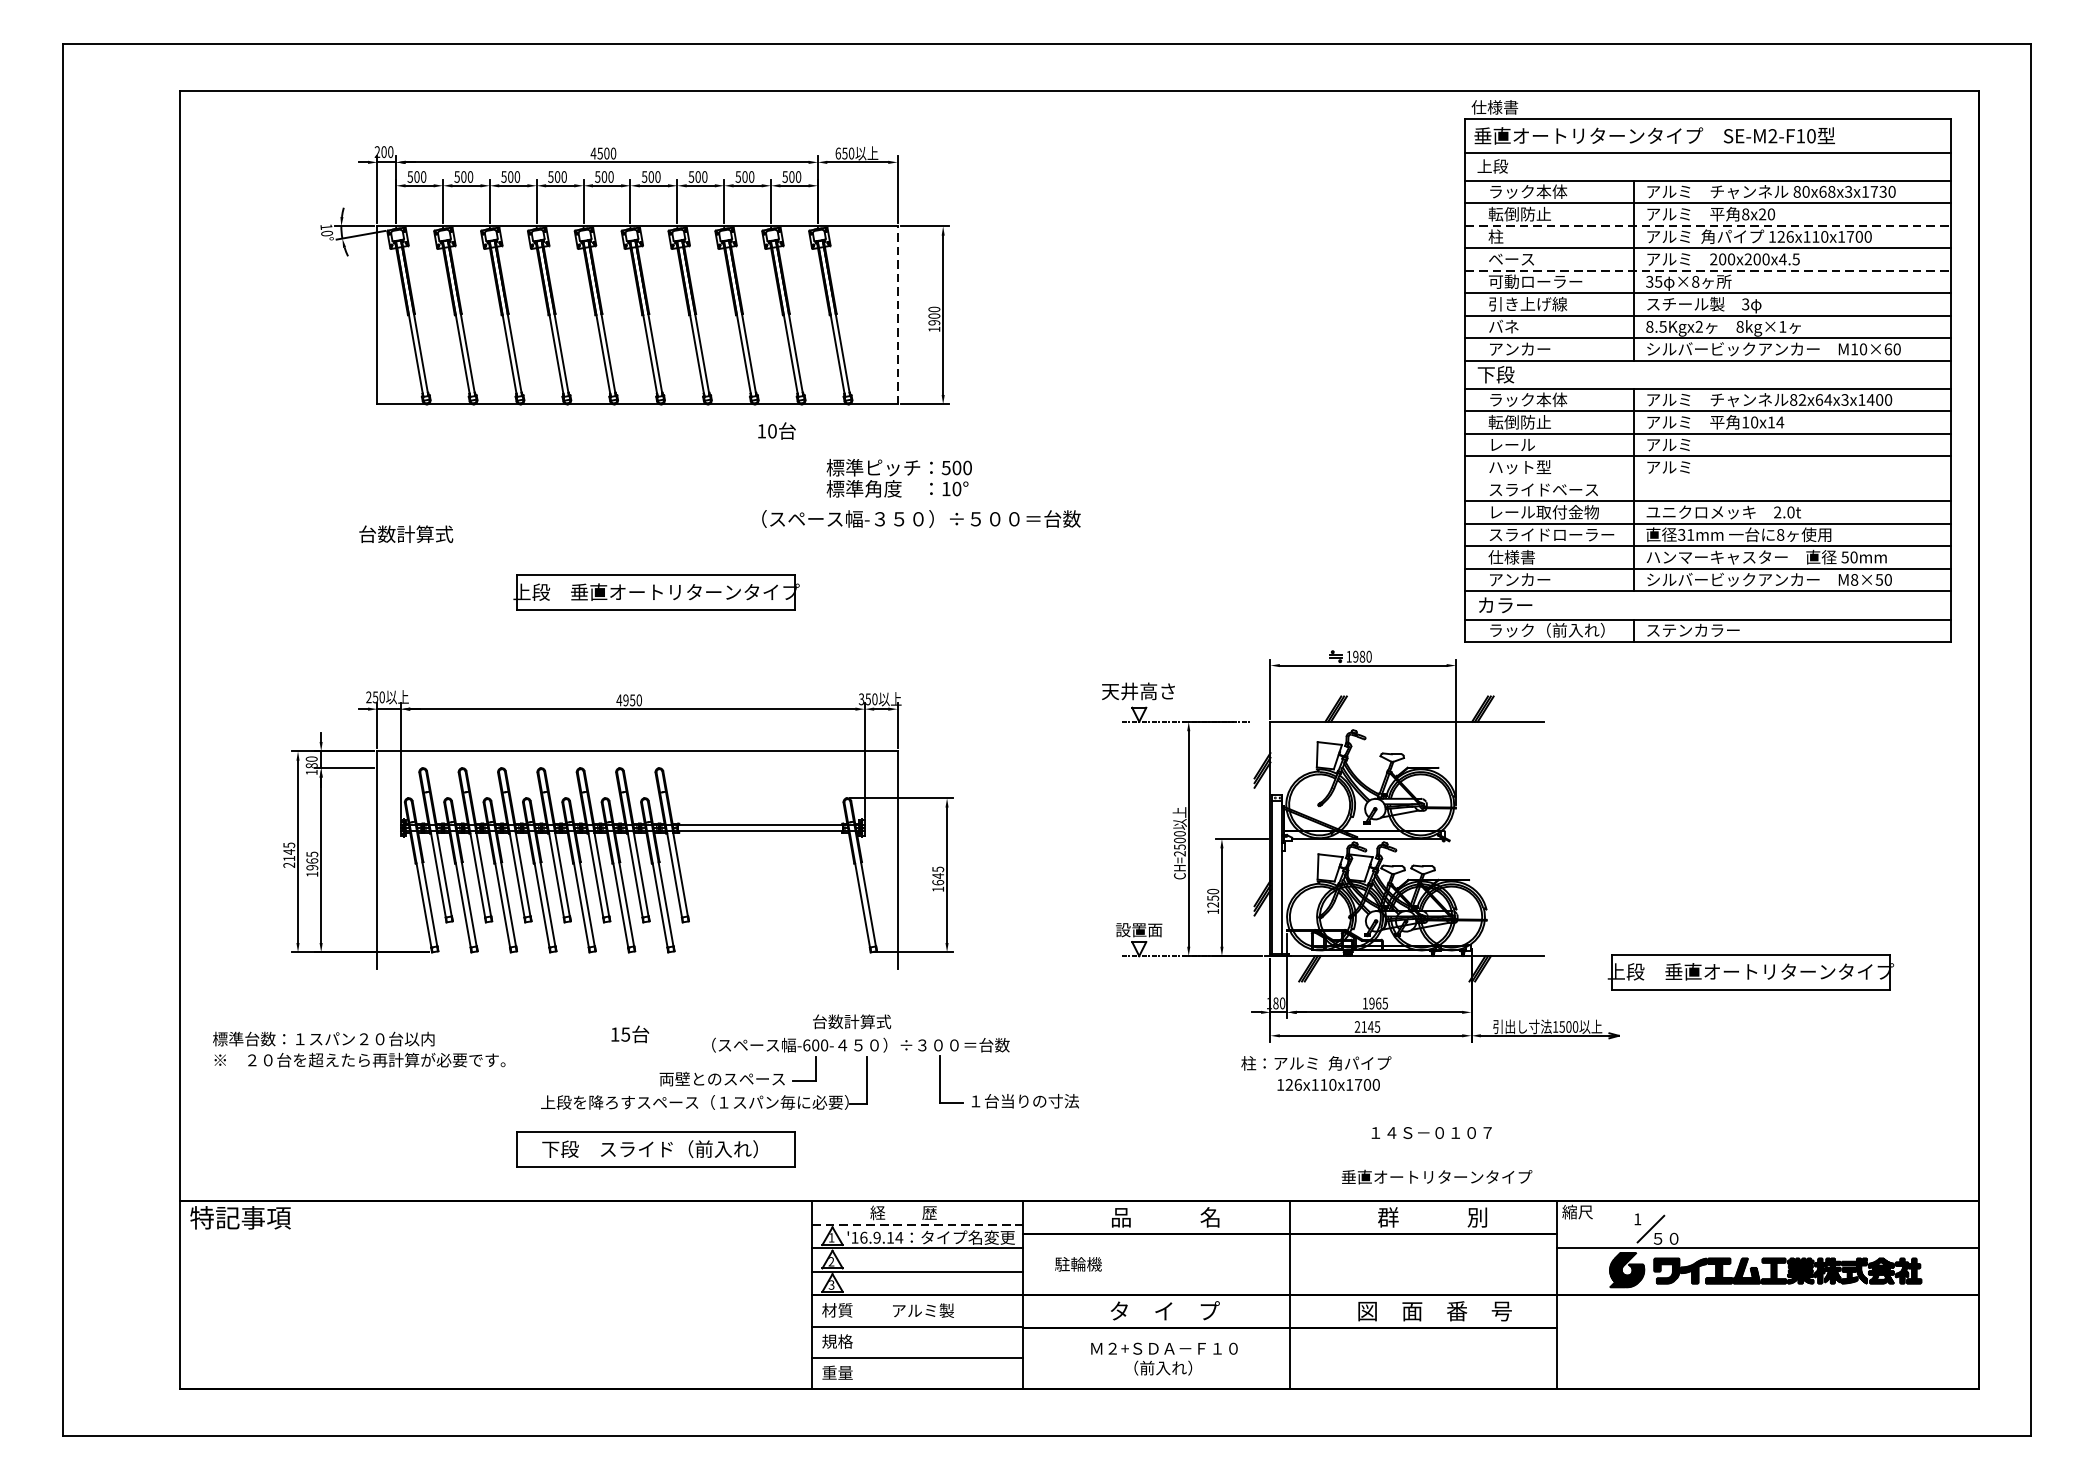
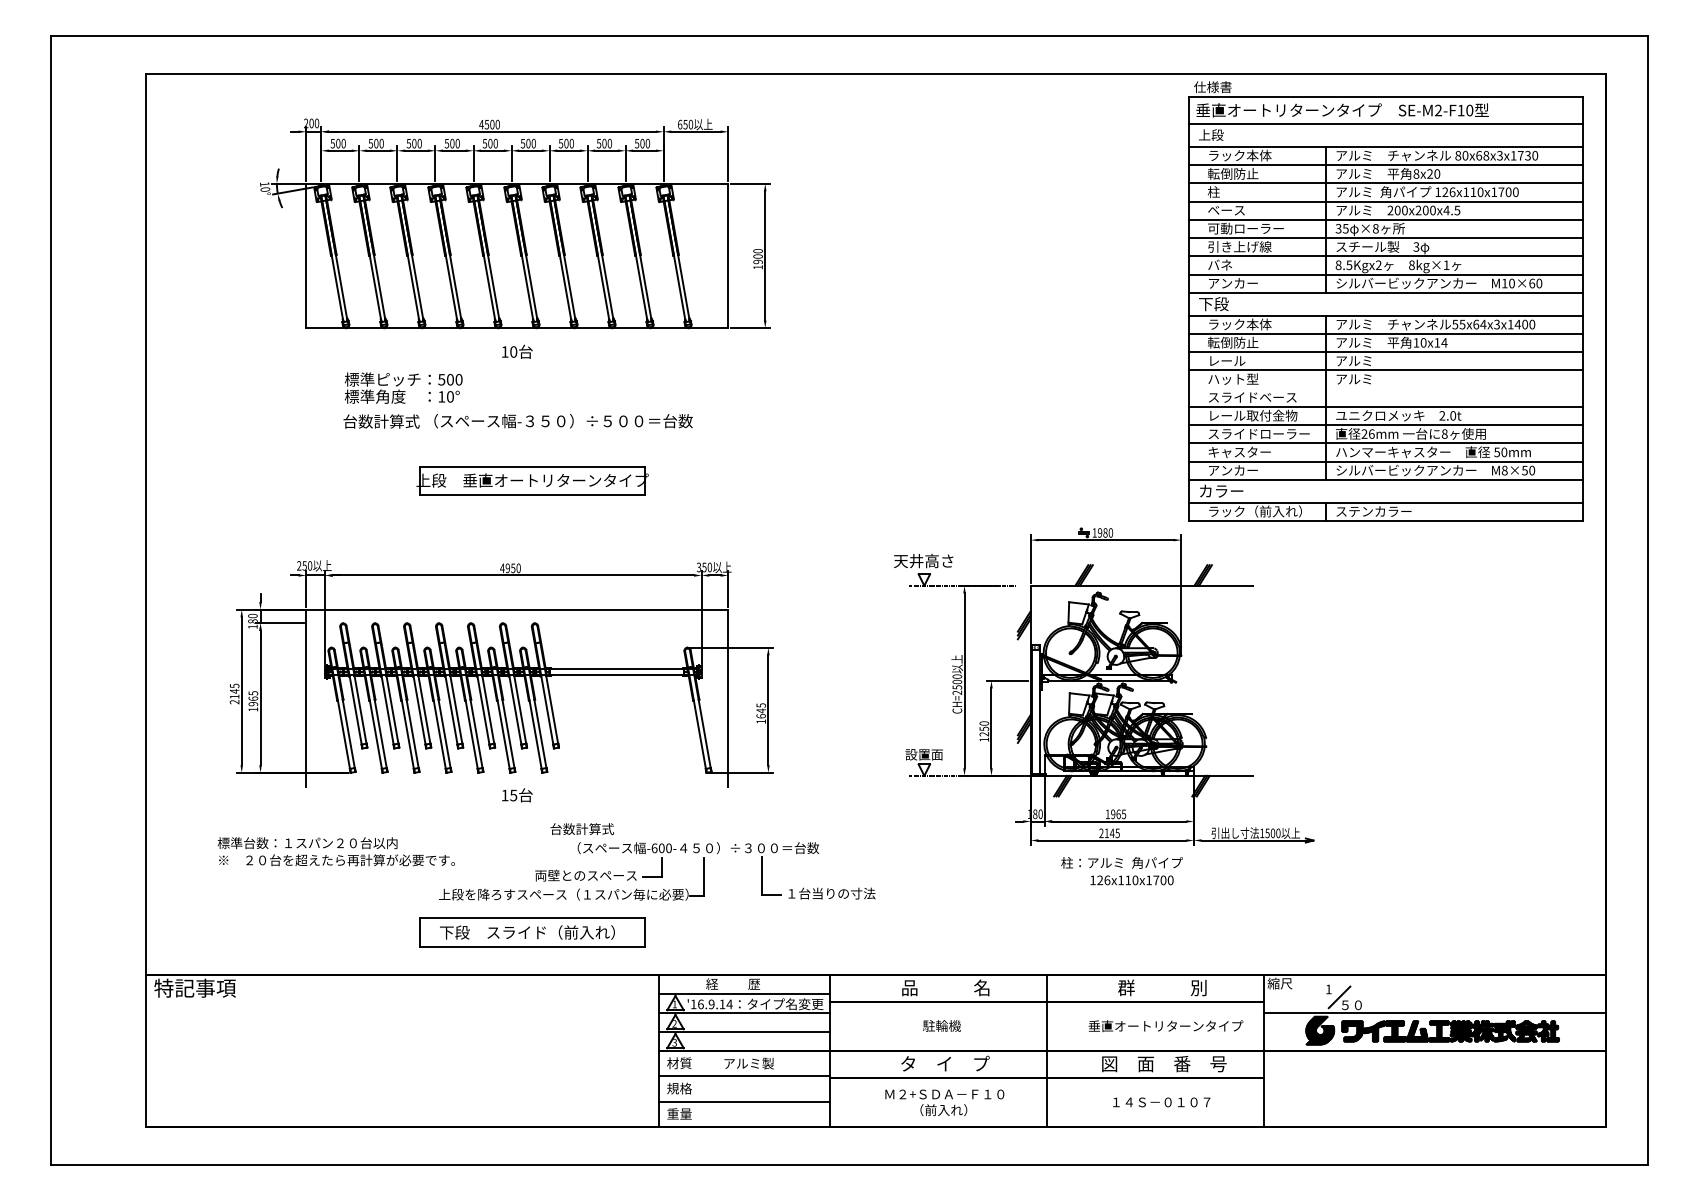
line: (1707, 226) -> (1385, 183), dashed -> solid
line: (1707, 270) -> (1385, 219), dashed -> solid
line: (897, 314) -> (728, 255), dashed -> solid
text: (1797, 399) -> (1458, 324), 82x64x3x1400 -> 55x64x3x1400
text: (777, 430) -> (517, 351), moved
text: (899, 477) -> (403, 387), moved
text: (921, 519) -> (563, 421), moved
text: (406, 534) -> (381, 421), moved
text: (1685, 534) -> (1367, 433), 31mm -> 26mm
text: (1526, 557) -> (1238, 452), 仕様書 -> キャスター
part: (1750, 971) -> (1420, 788), removed
text: (851, 1020) -> (581, 828), moved
text: (630, 1034) -> (517, 795), moved
text: (358, 1049) -> (335, 851), moved
text: (1315, 1073) -> (1121, 871), moved
text: (1431, 1133) -> (1161, 1102), moved
text: (1436, 1176) -> (1165, 1025), moved
line: (917, 1225) -> (744, 994), dashed -> solid
text: (1077, 1263) -> (941, 1025), moved

